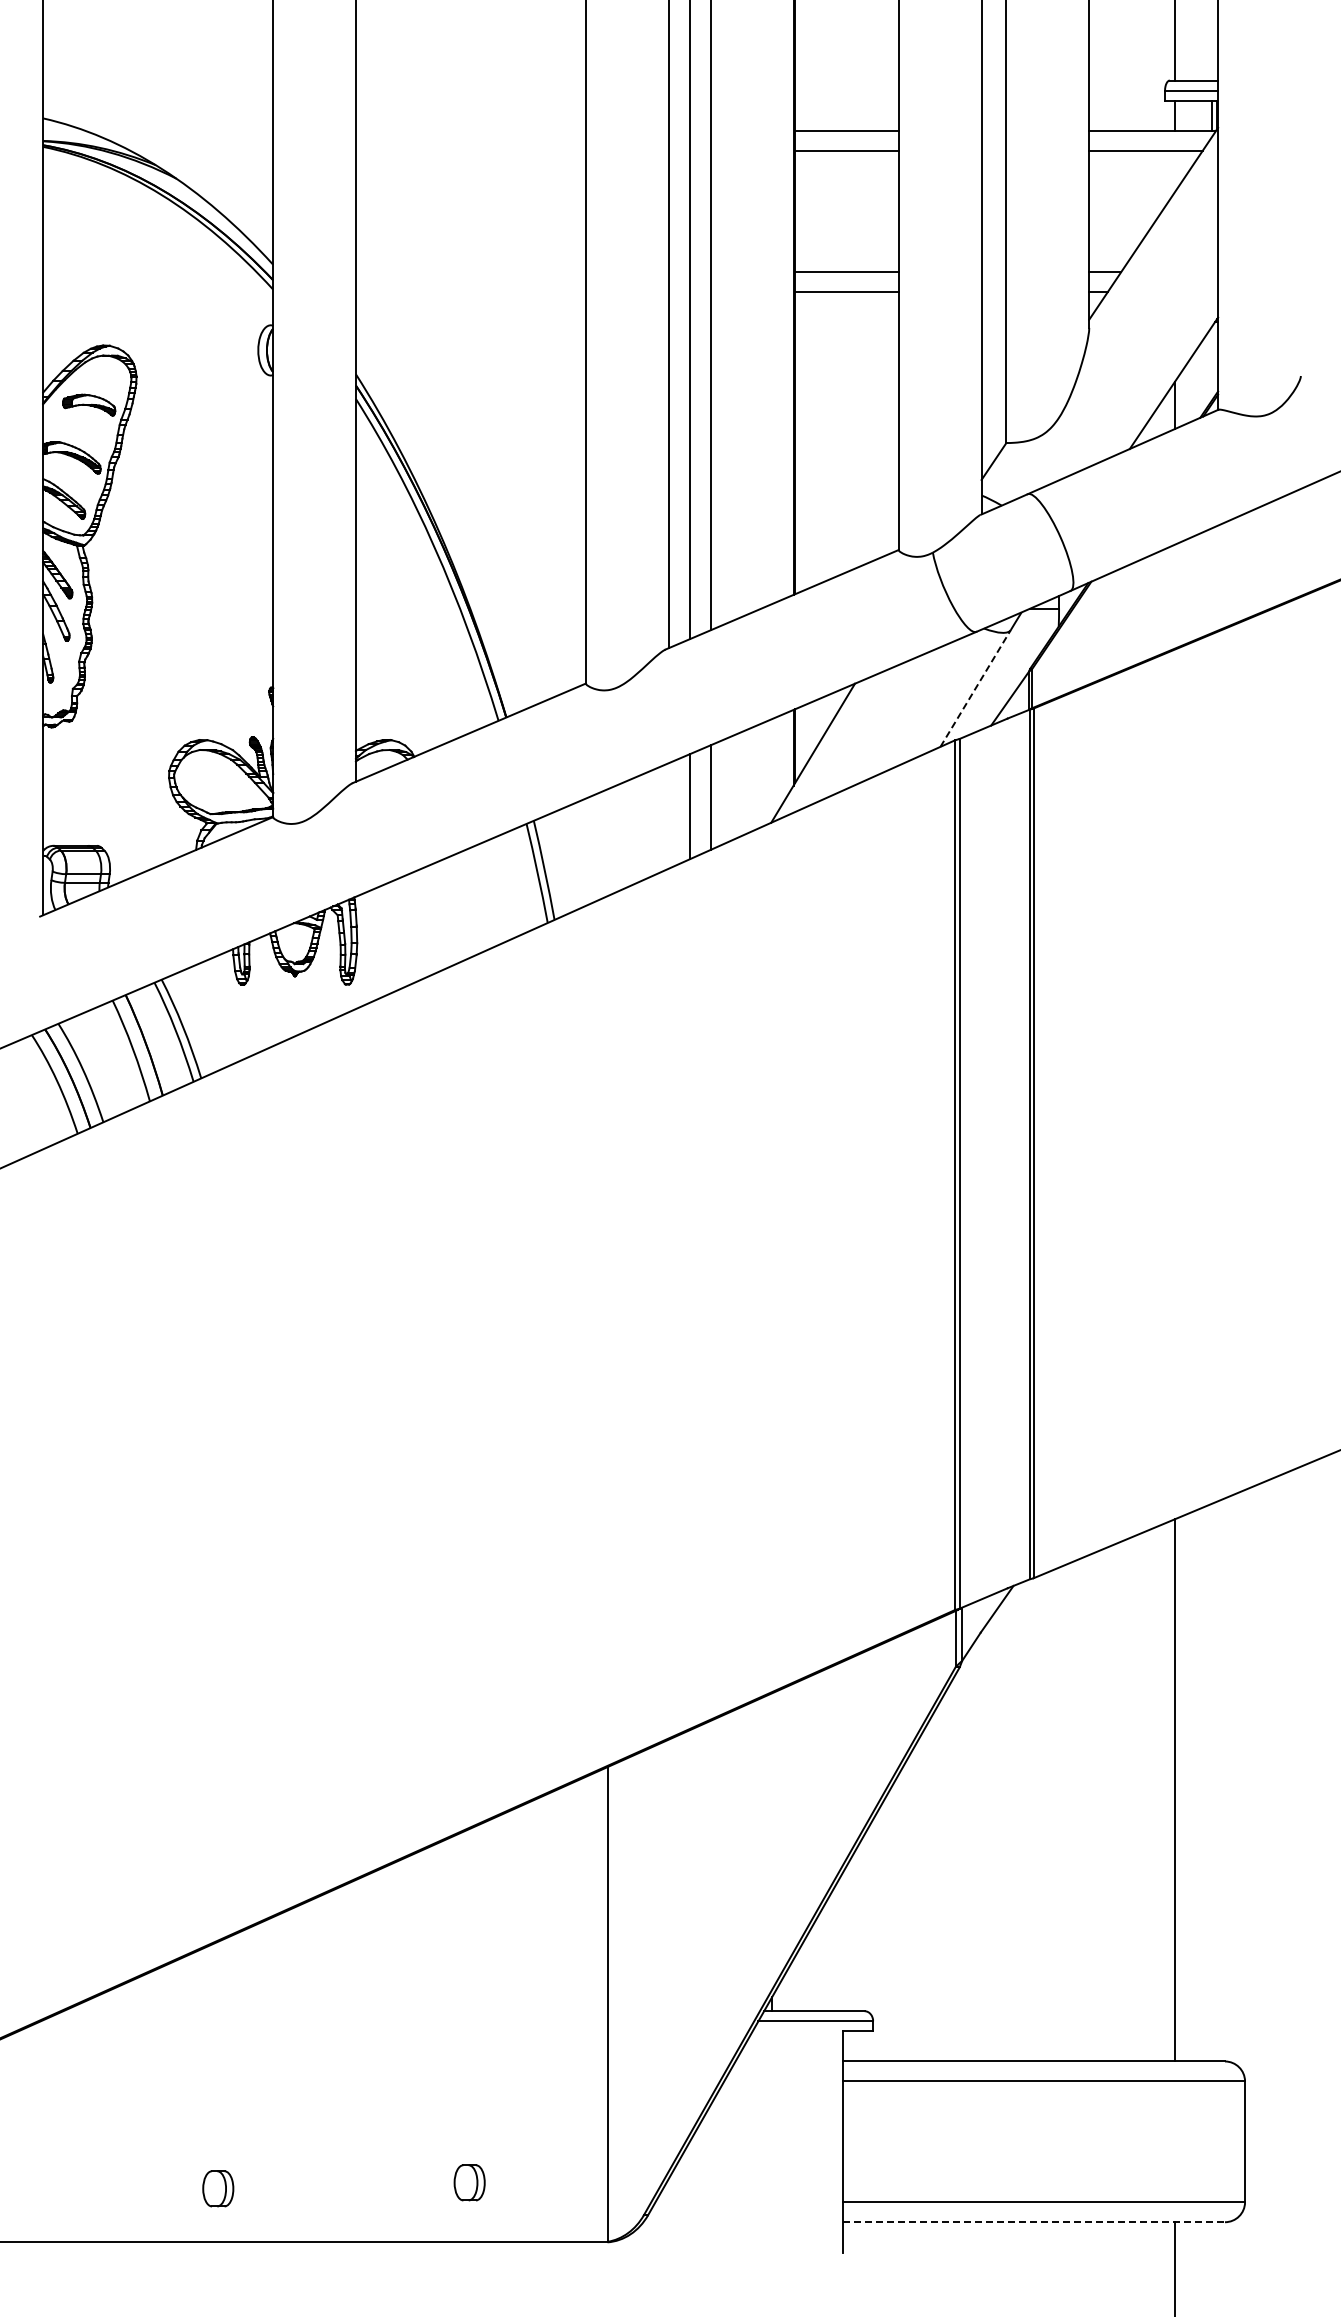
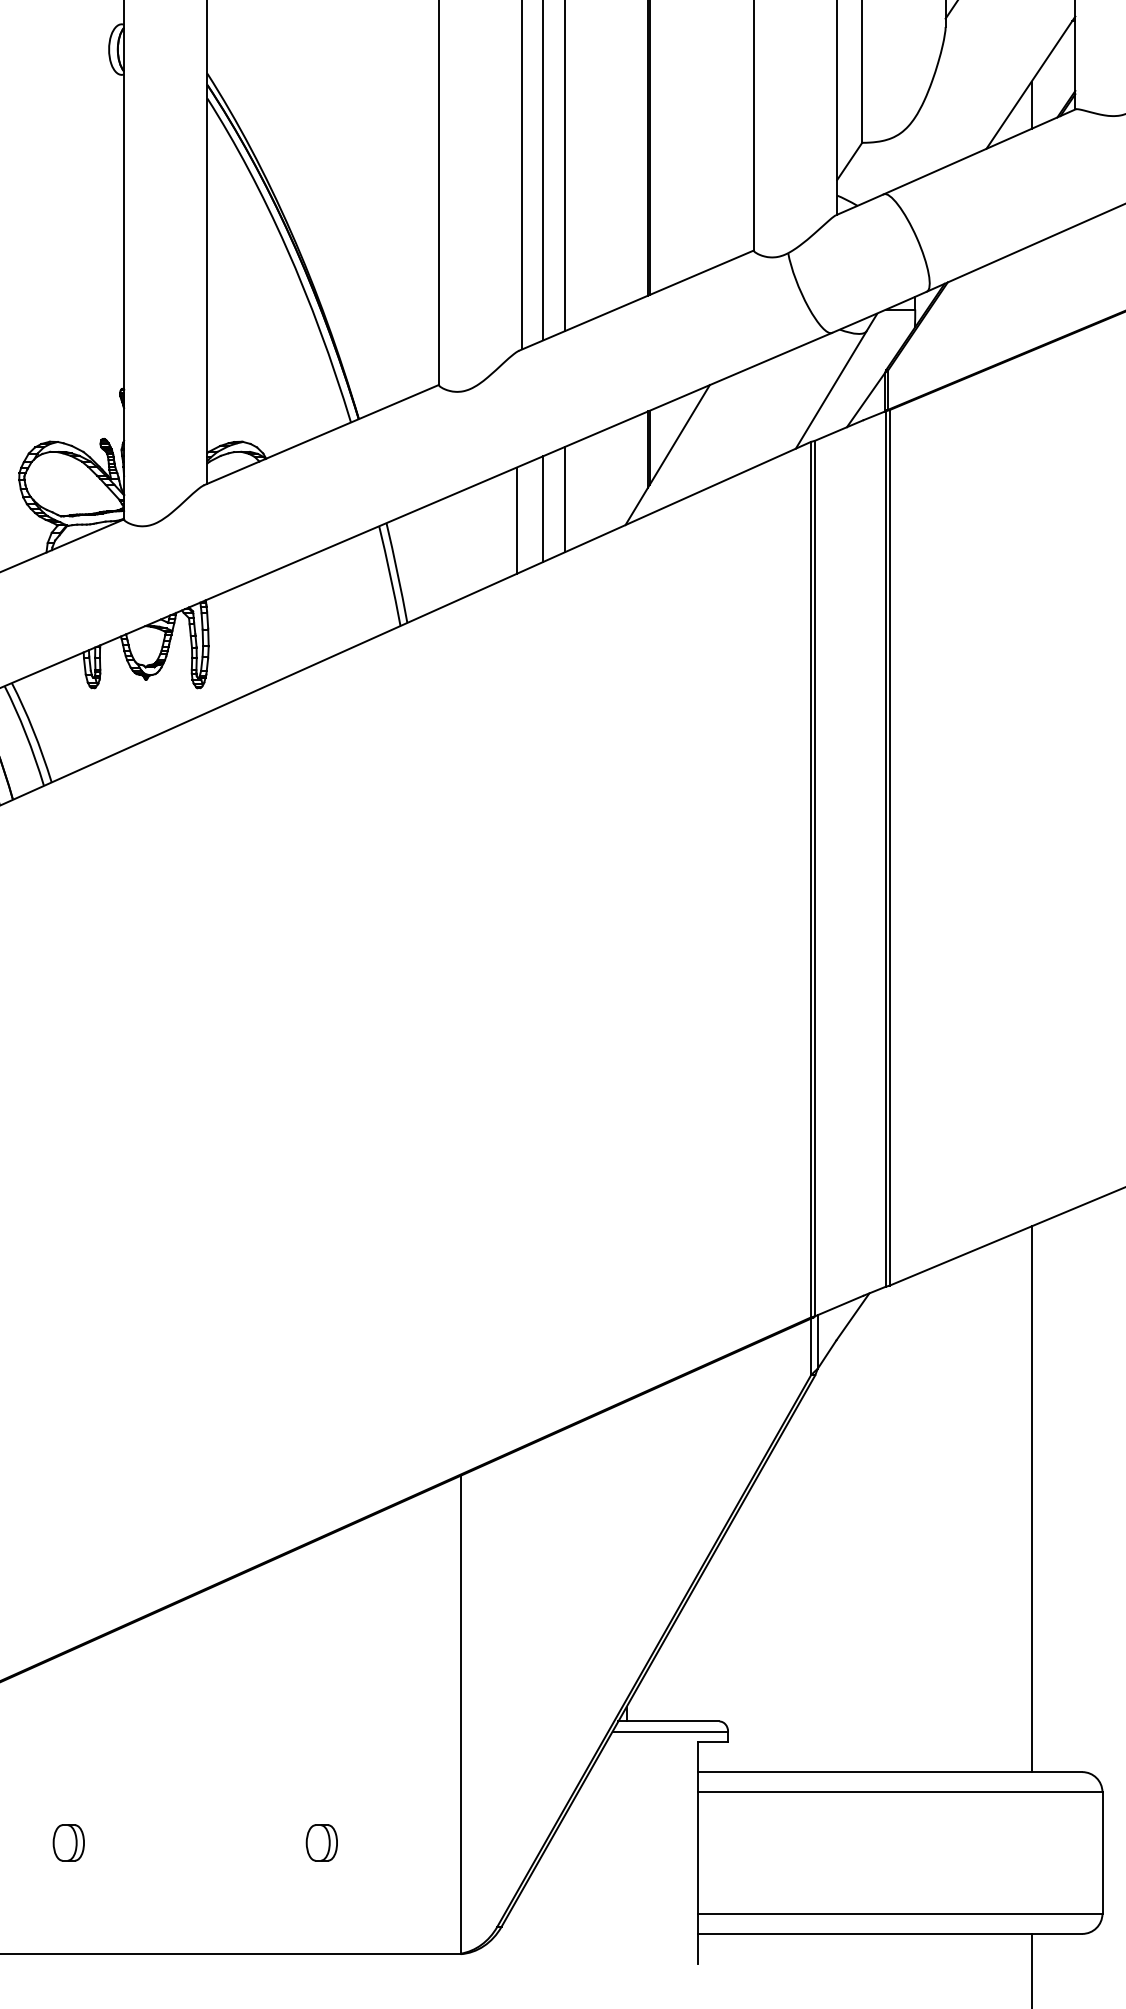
line: (975, 688) -> (831, 389), dashed -> solid
line: (663, 818) -> (517, 520), added
part: (469, 2182) -> (321, 1842), moved
part: (218, 2188) -> (69, 1842), moved
line: (1034, 2222) -> (890, 1934), dashed -> solid

